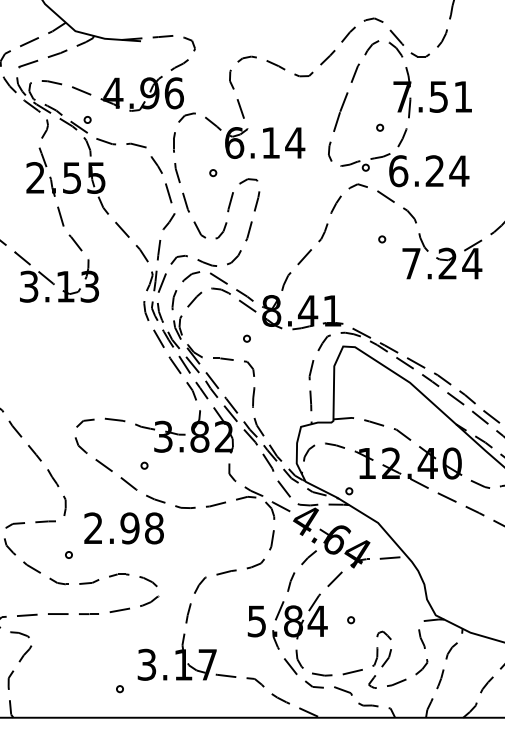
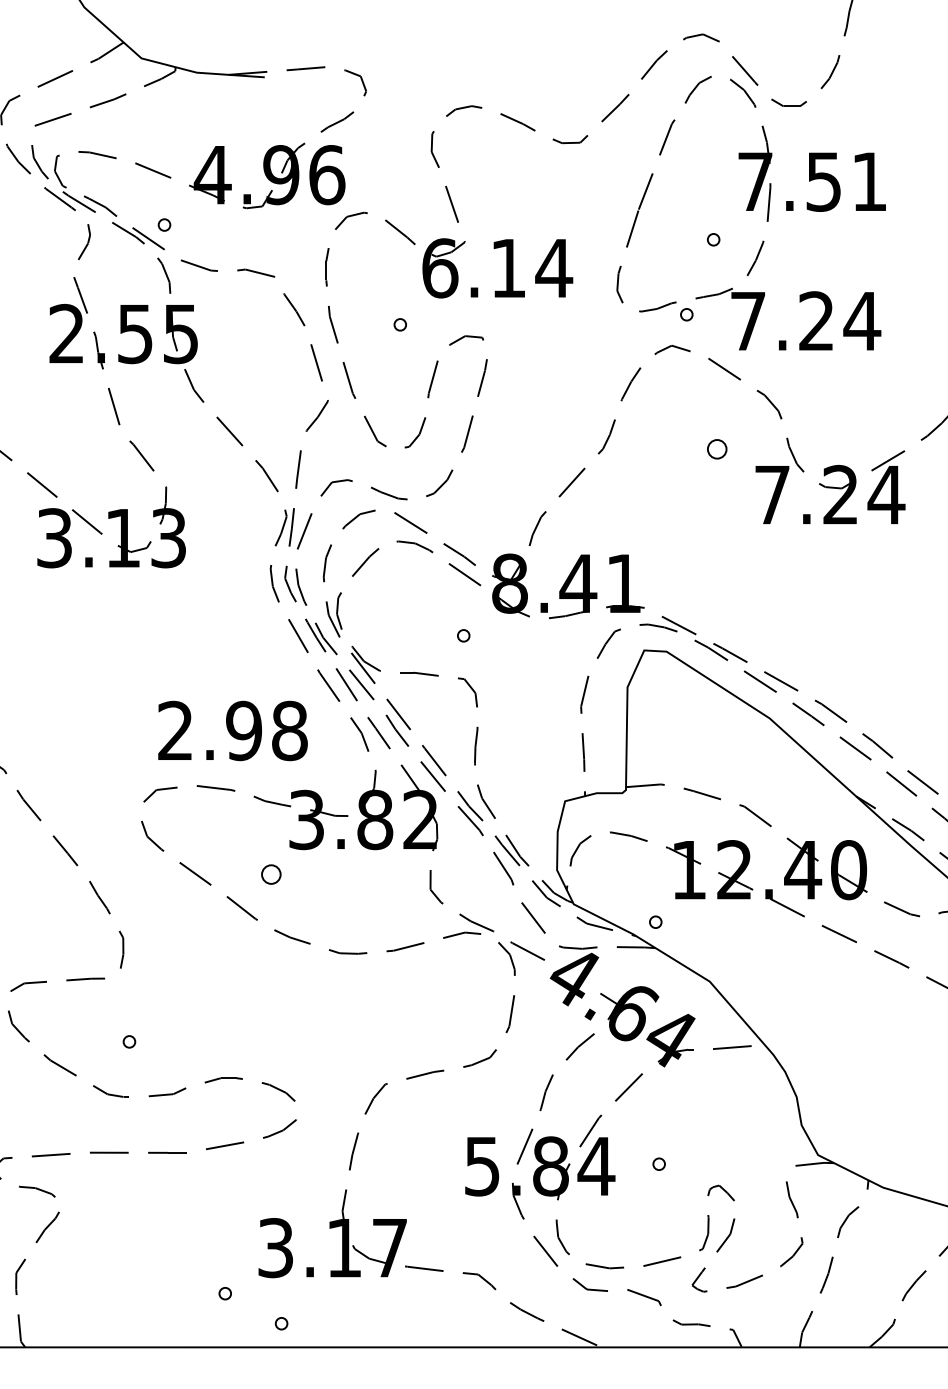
text: (398, 171) -> (748, 321), 6.24 -> 7.24
part: (382, 239) -> (718, 449), size x1.6
part: (144, 465) -> (271, 873), size x1.6
text: (123, 528) -> (231, 731), moved
part: (149, 705) -> (280, 1324), added

